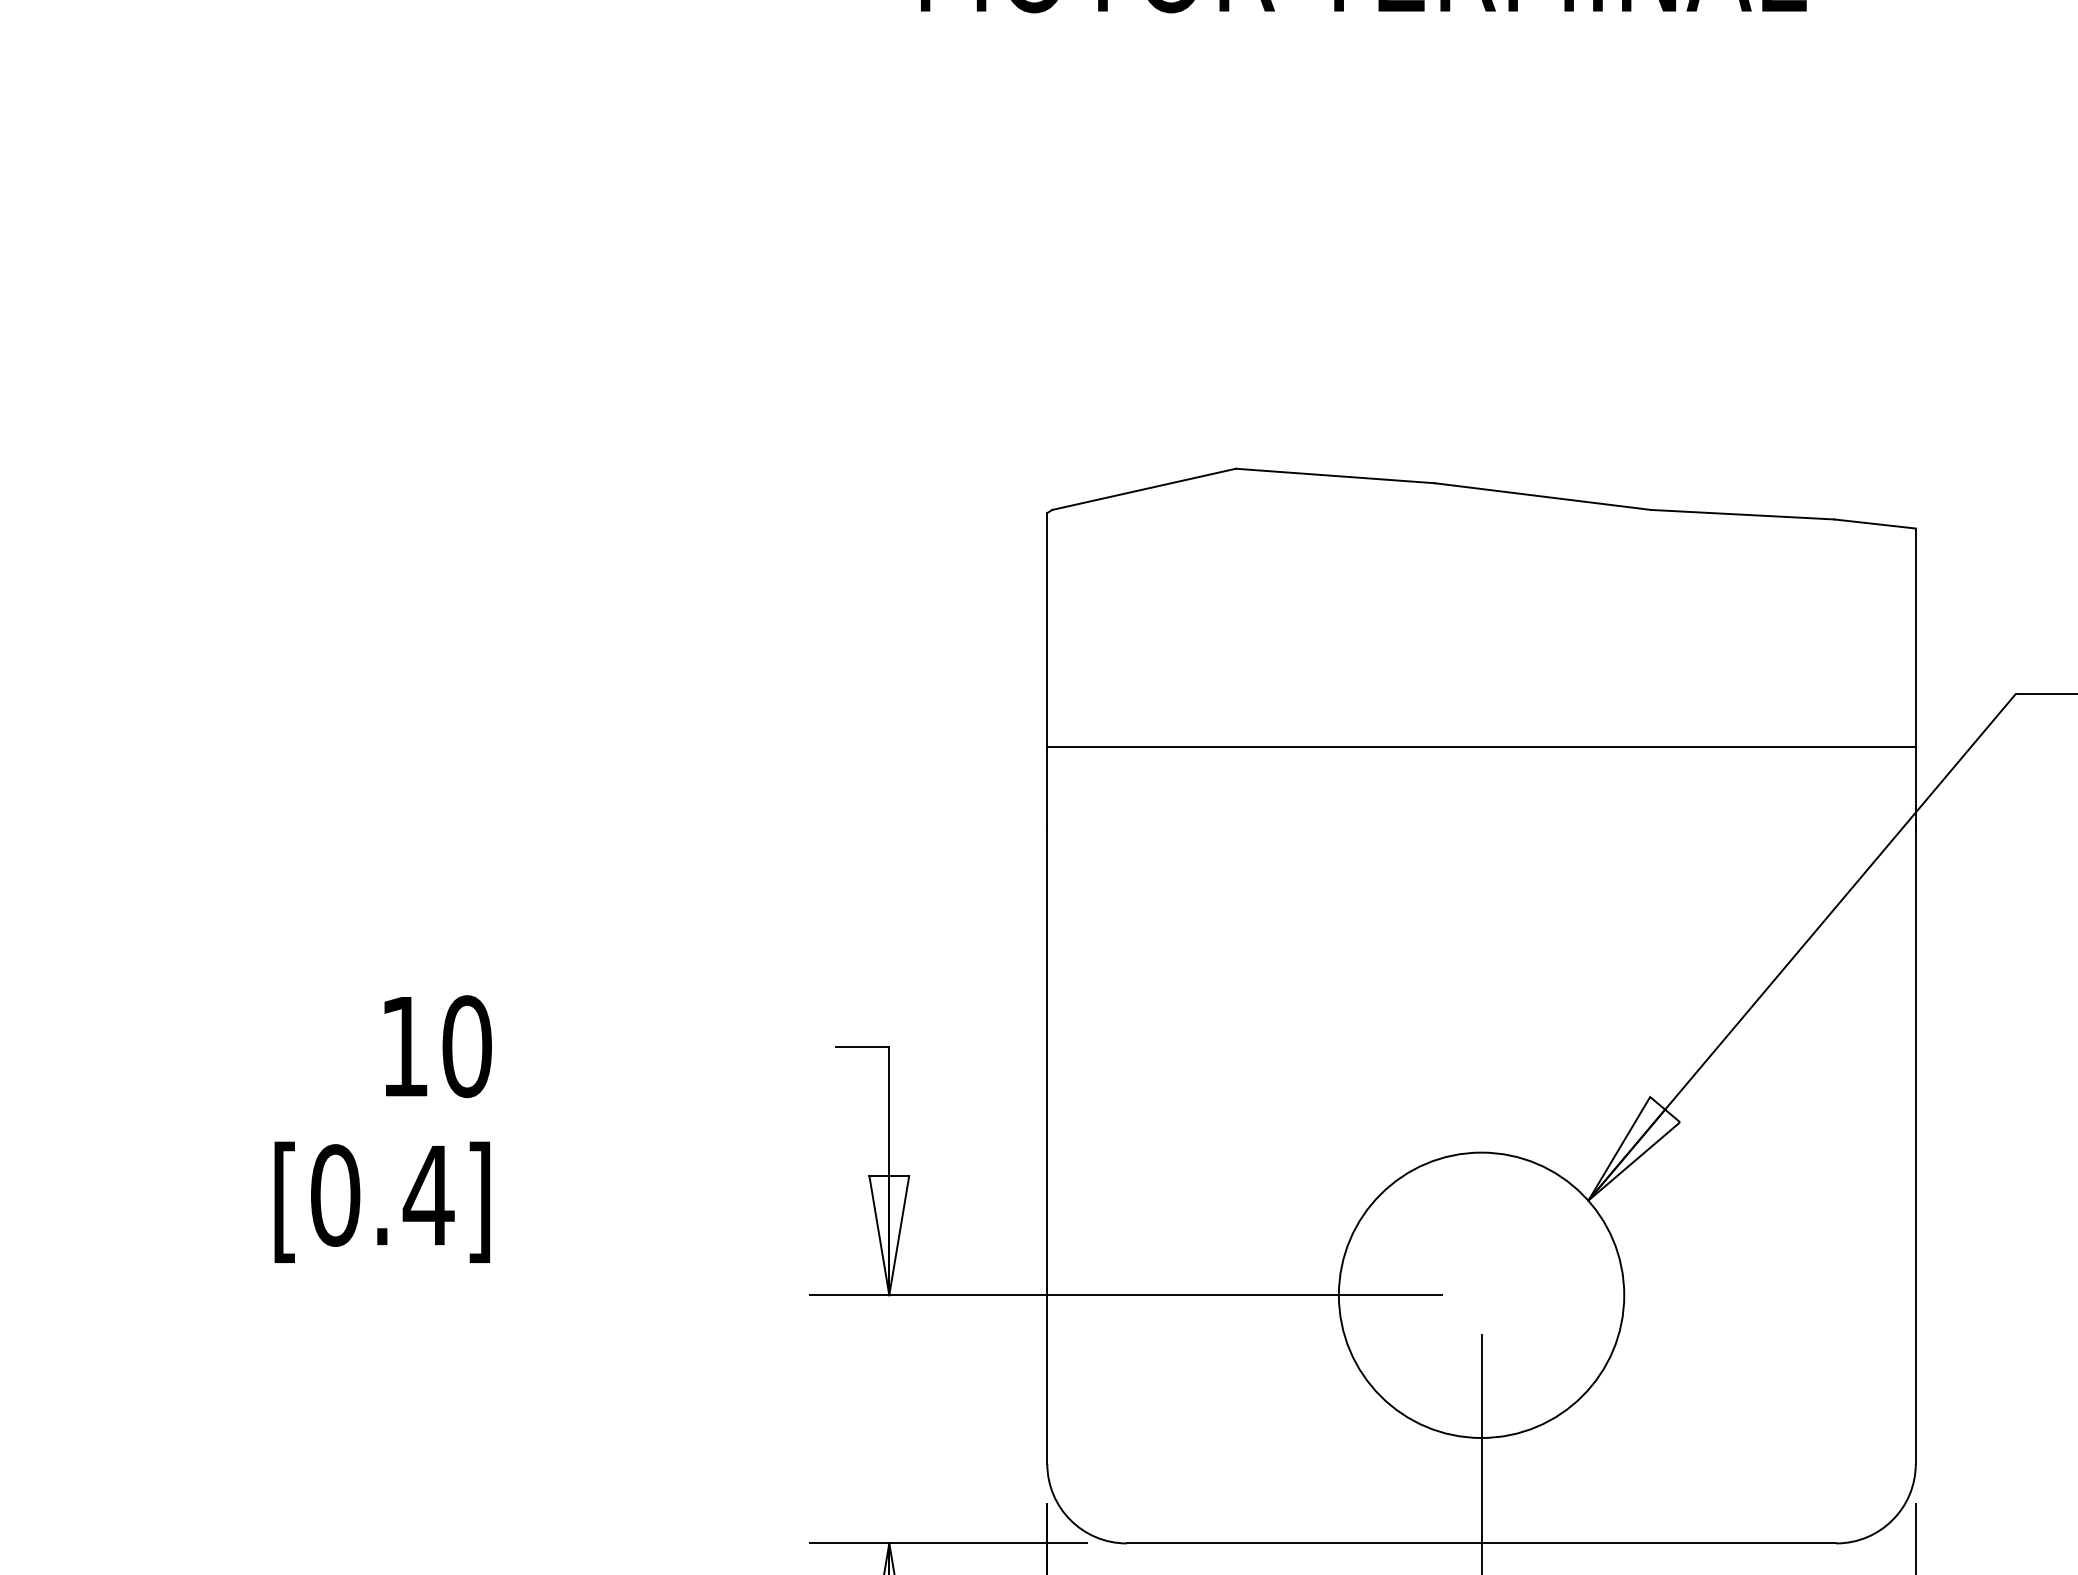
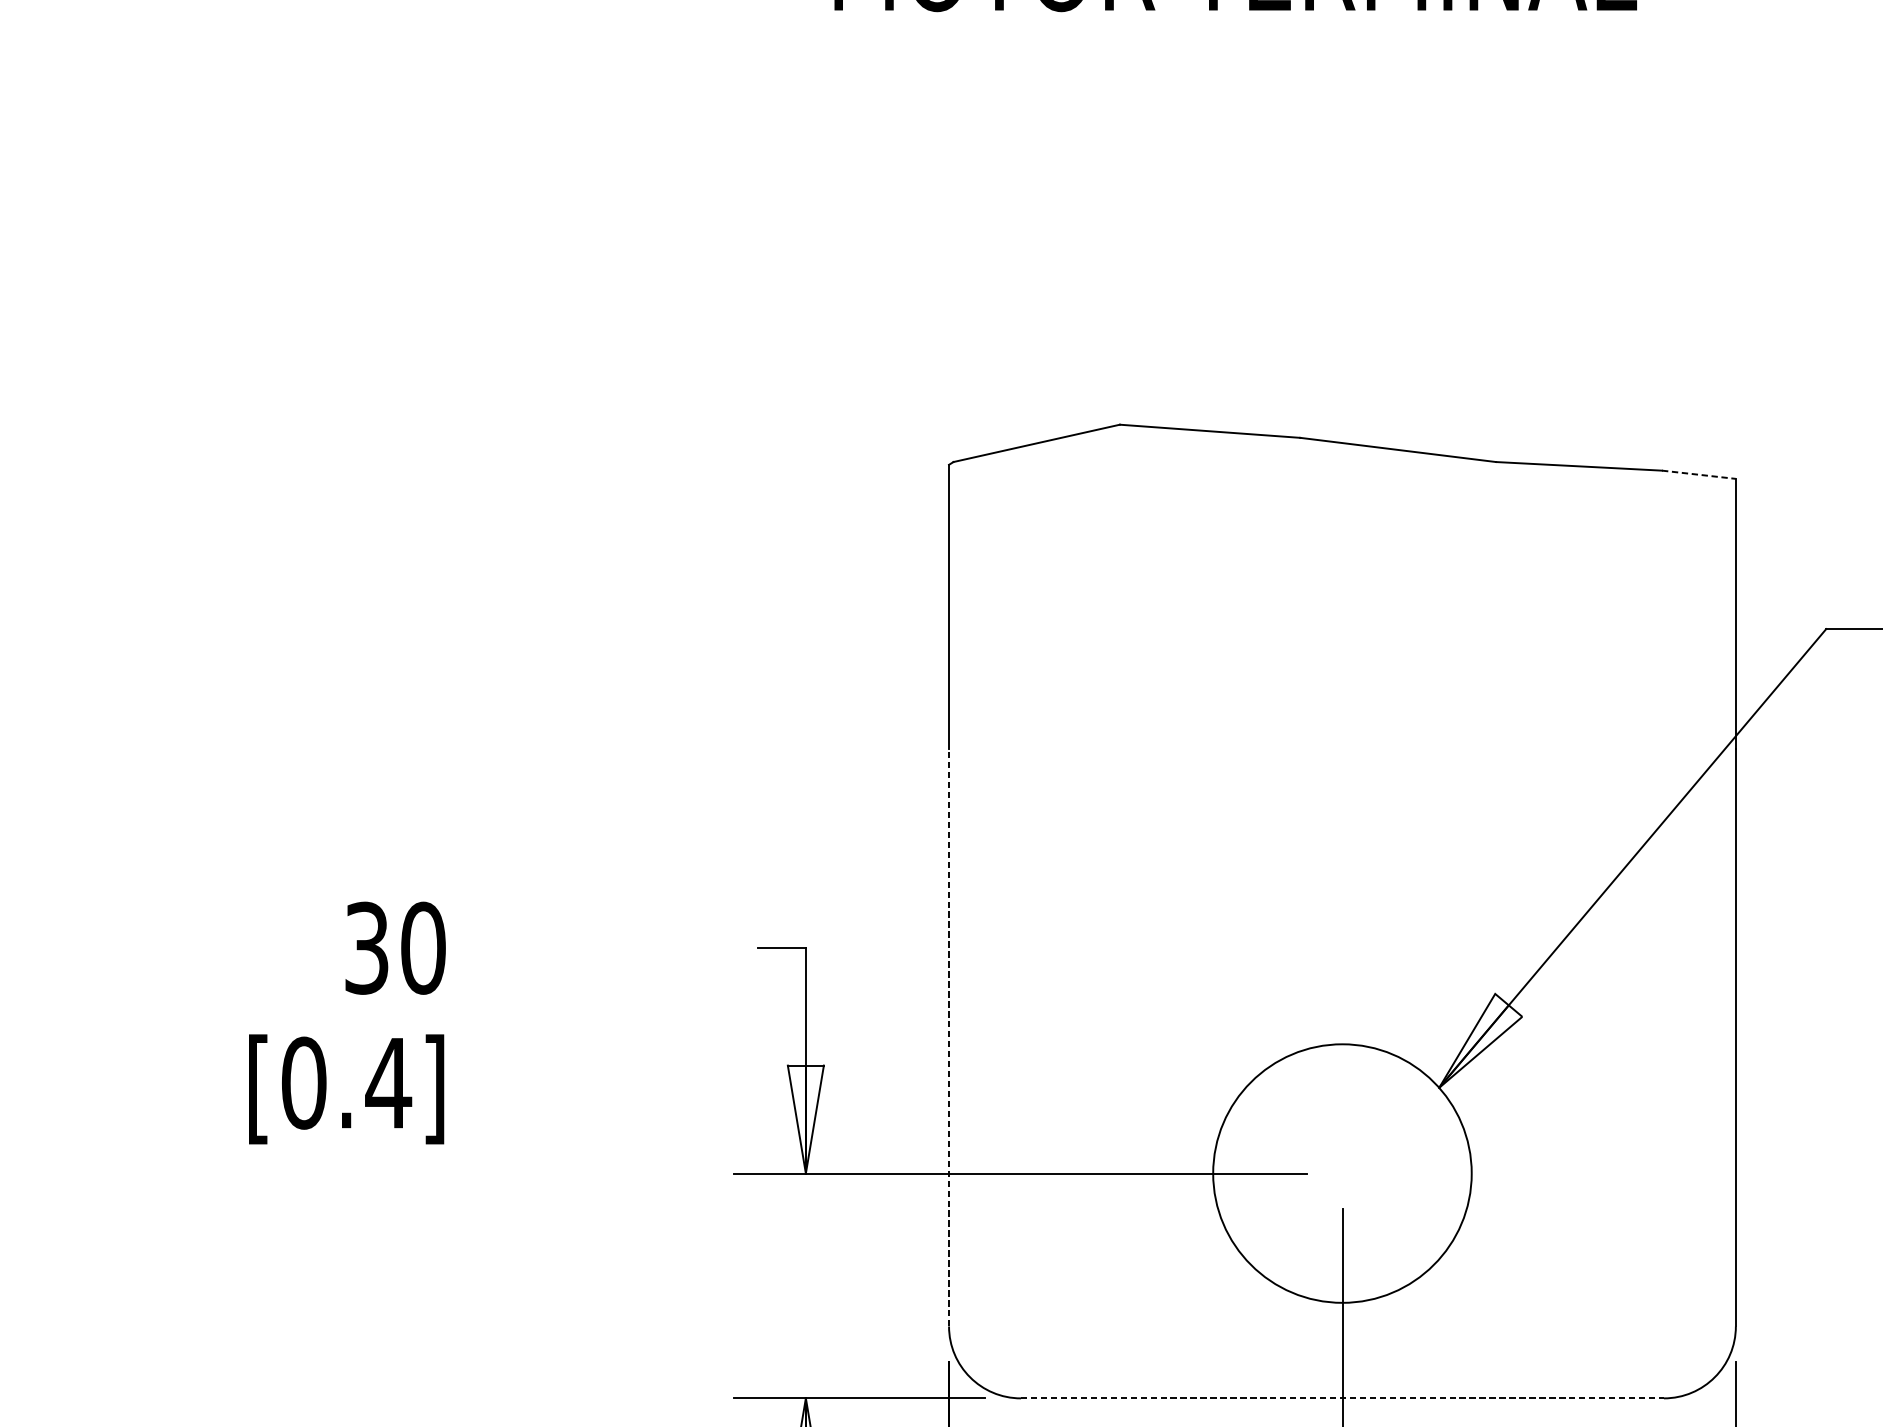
line: (1875, 524) -> (1699, 475), solid -> dashed
line: (1481, 747) -> (1342, 677), removed
text: (404, 1046) -> (366, 948), 10 -> 30
line: (1047, 1145) -> (949, 1037), solid -> dashed
line: (1481, 1543) -> (1342, 1398), solid -> dashed

